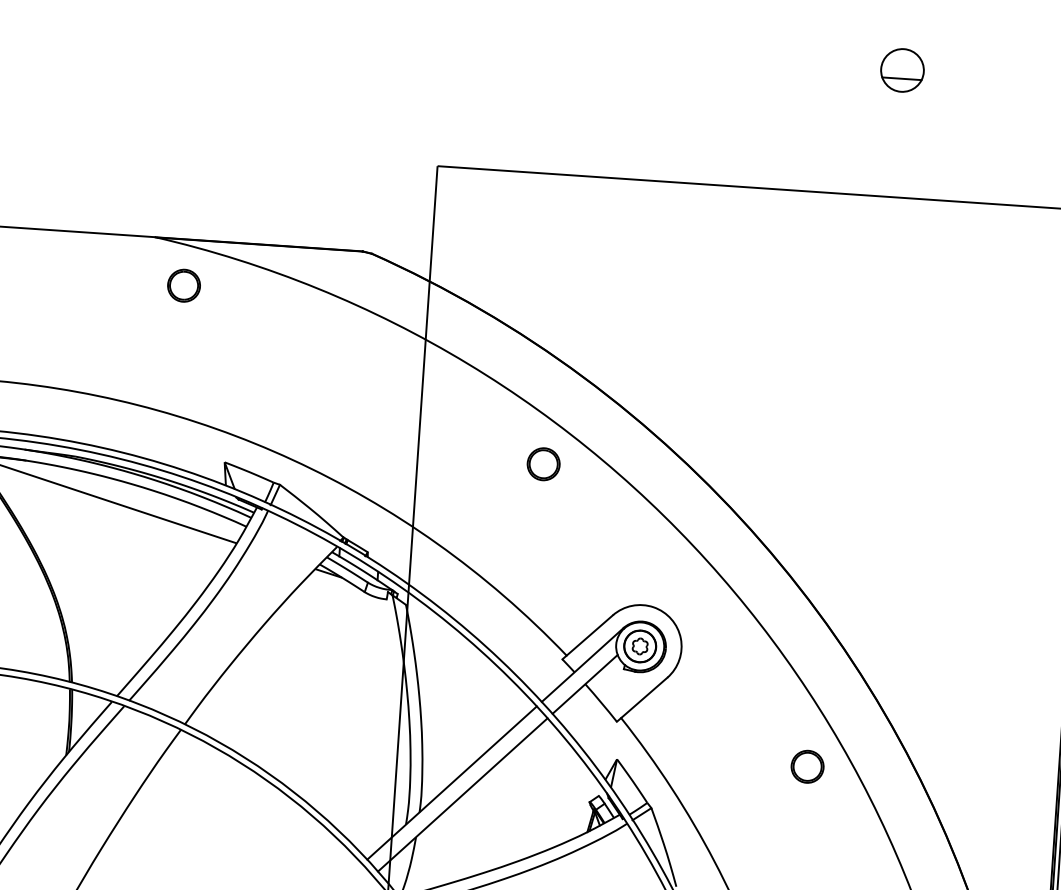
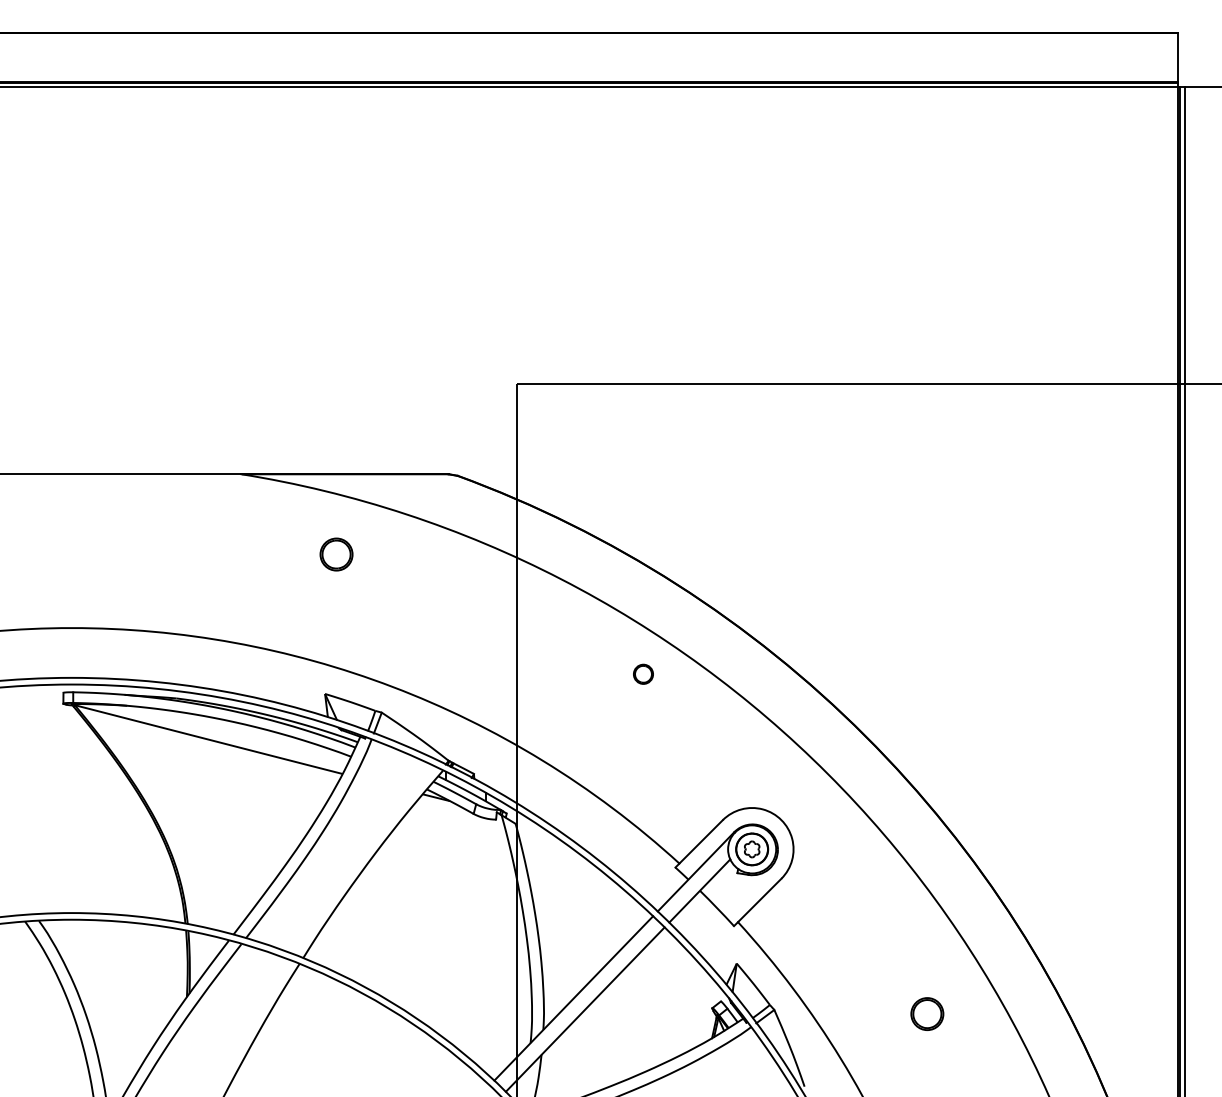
part: (902, 70) -> (974, 256), removed
part: (184, 285) -> (336, 554), moved
part: (543, 464) -> (643, 674), size x0.6
part: (807, 766) -> (927, 1013), moved

